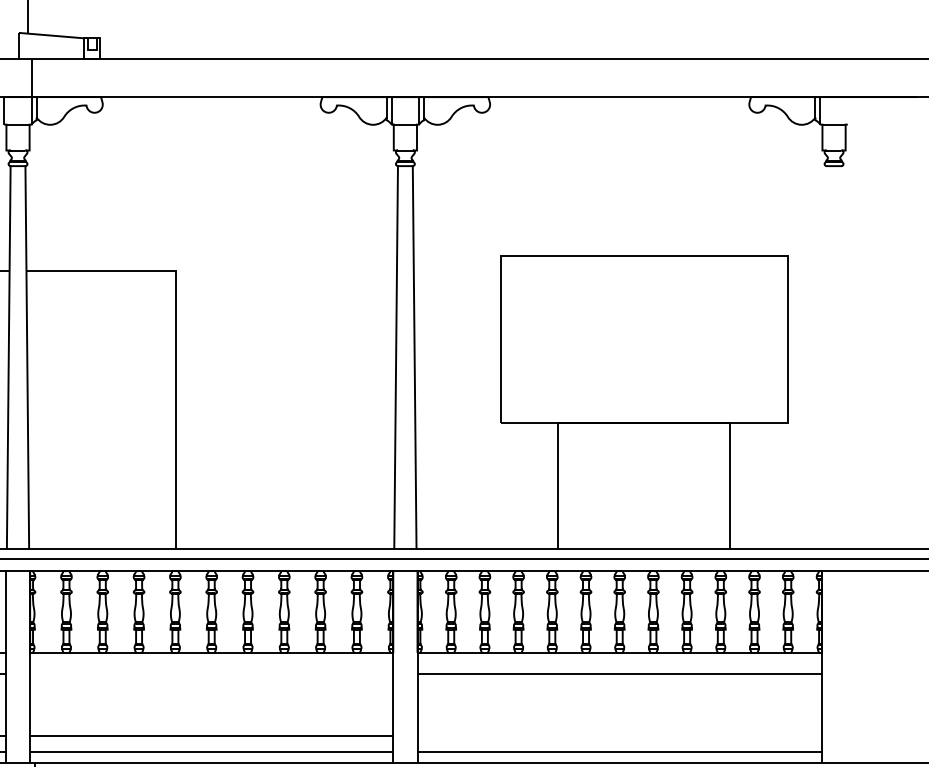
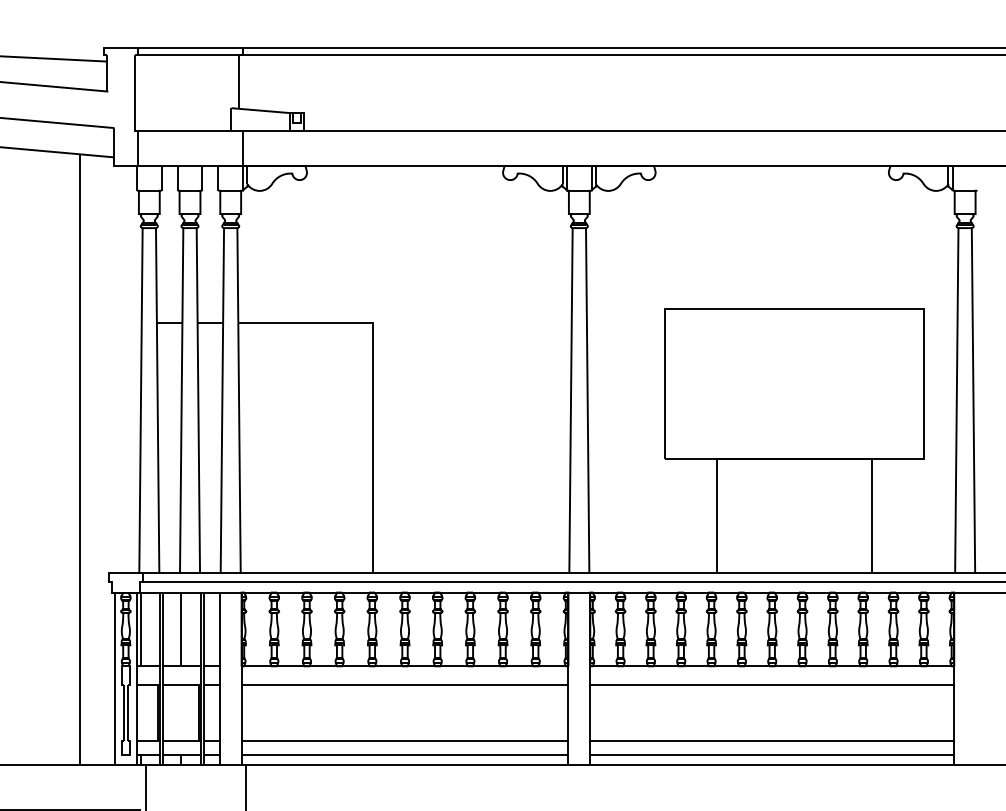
line: (824, 357) -> (956, 400), added
line: (843, 357) -> (973, 400), added
line: (211, 674) -> (404, 685), added
line: (620, 735) -> (772, 740), added

